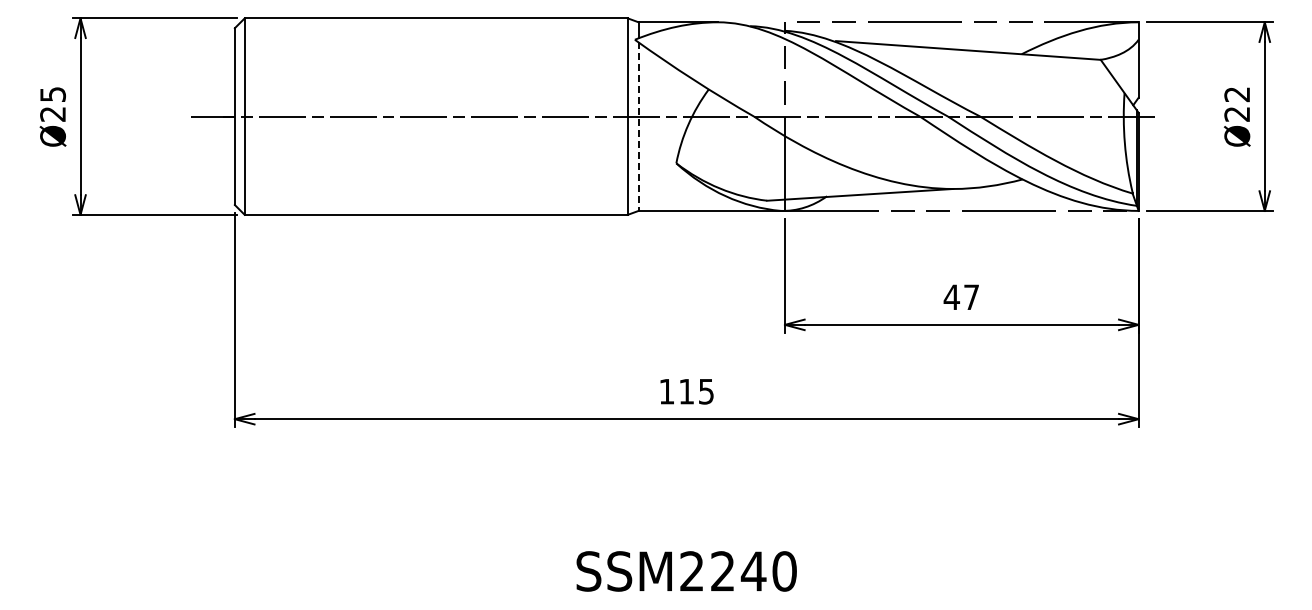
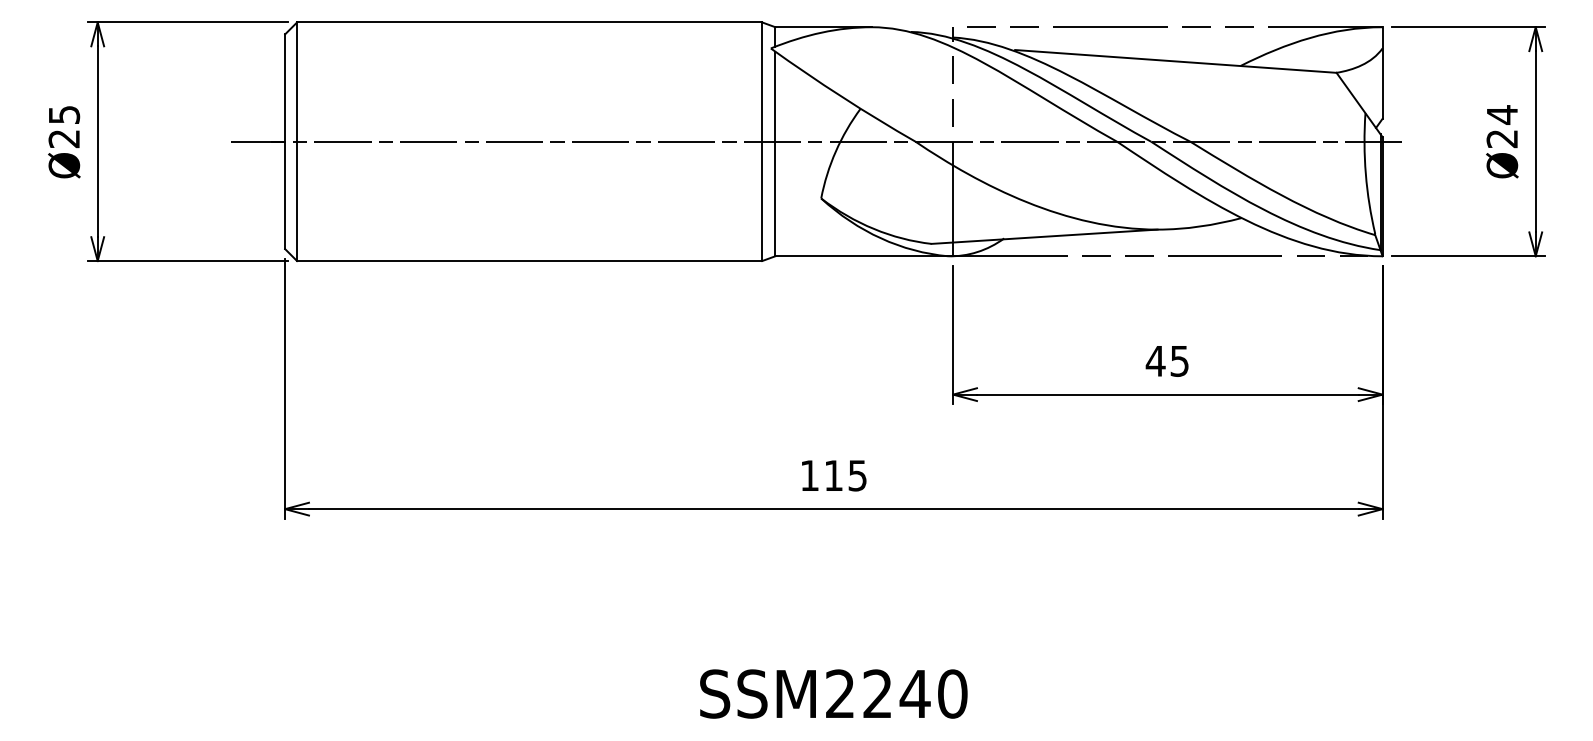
text: (1236, 94) -> (1501, 114), Ø22 -> Ø24
line: (638, 127) -> (775, 154), dashed -> solid
text: (971, 297) -> (1179, 361), 47 -> 45

